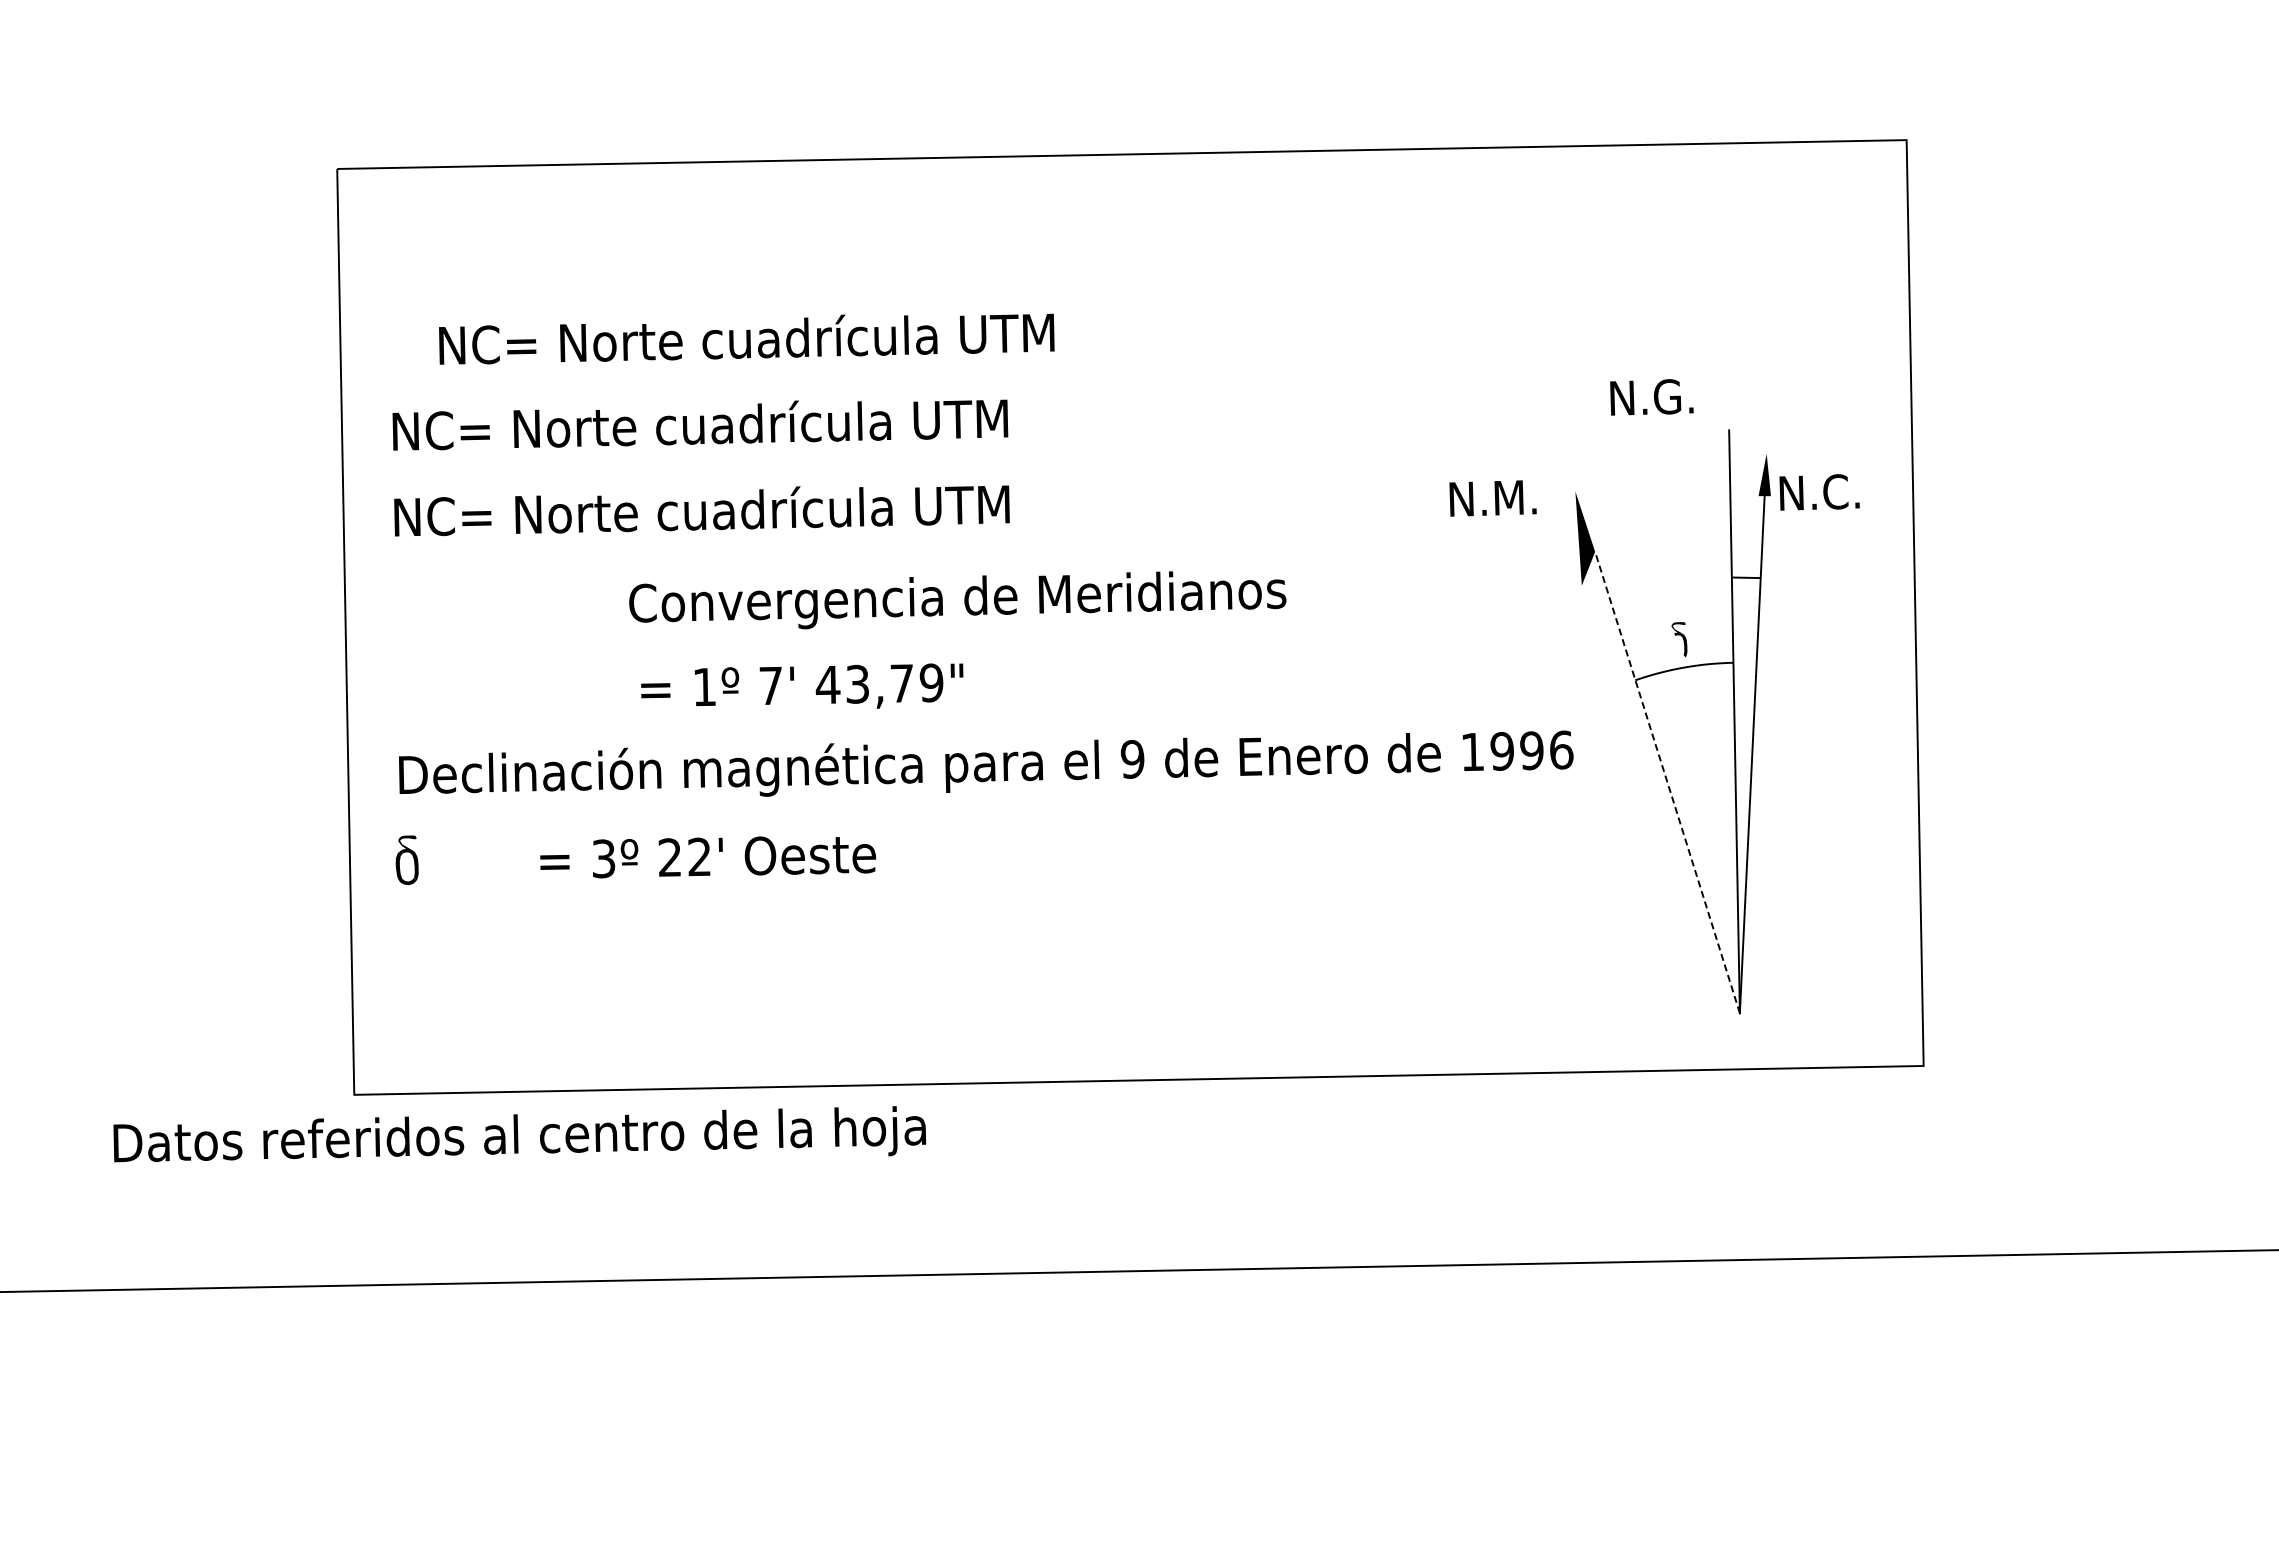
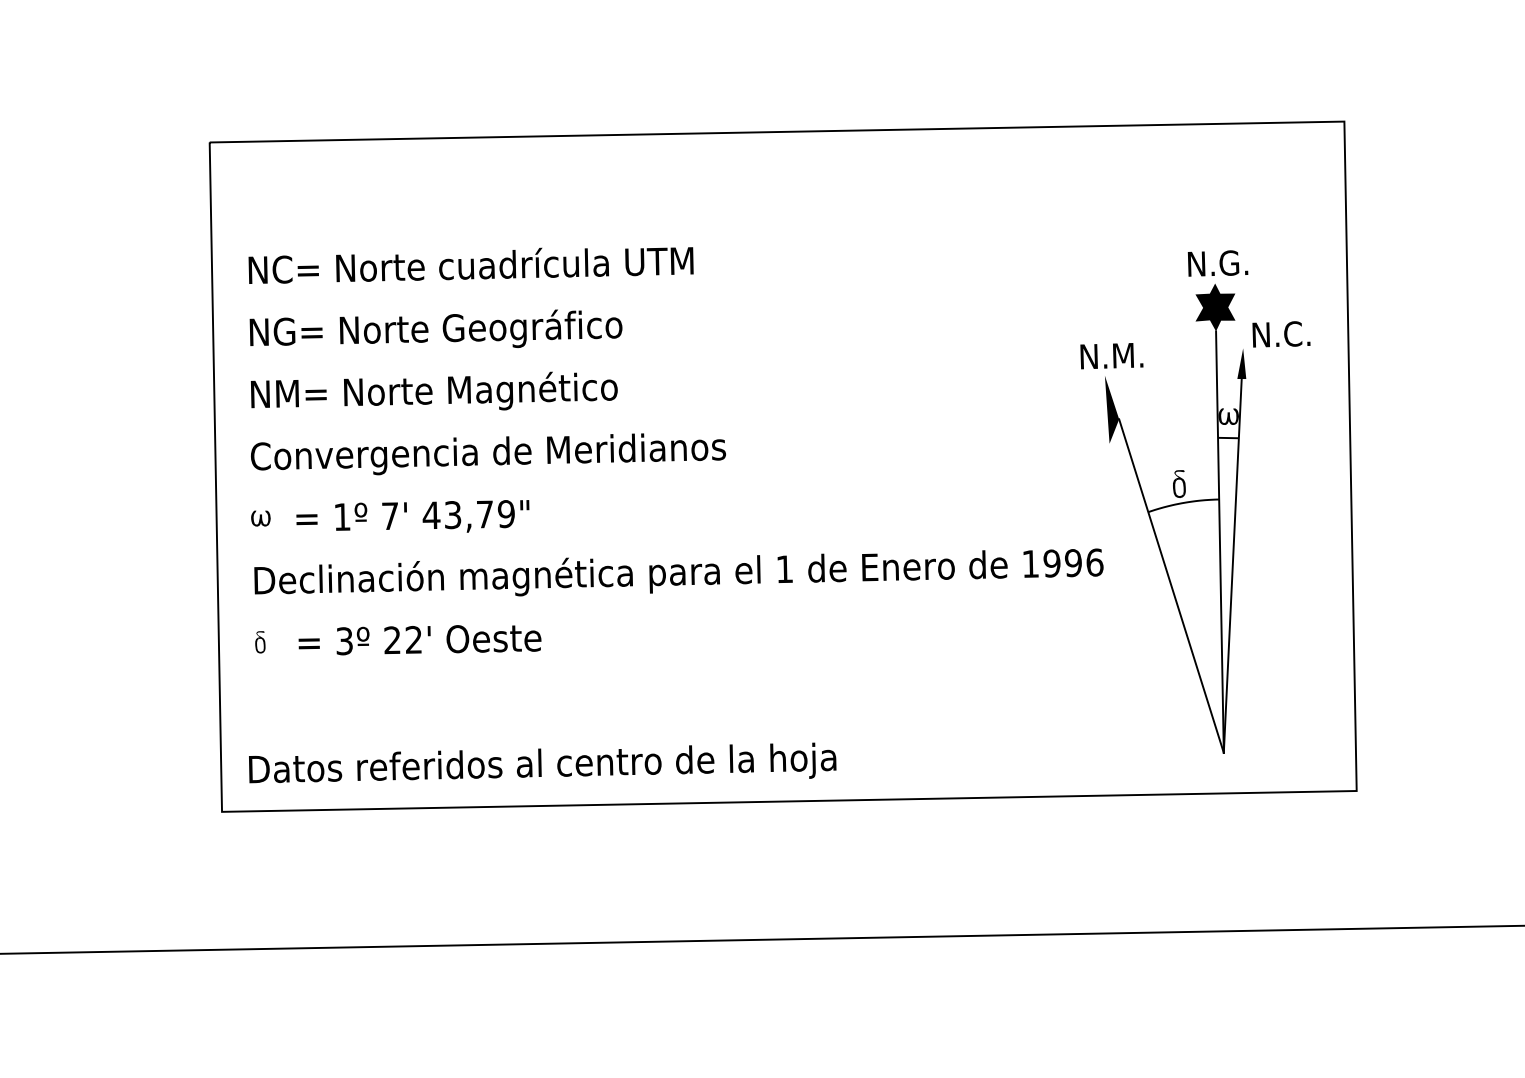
text: (746, 338) -> (470, 265), moved
text: (1651, 397) -> (1217, 263), moved
fill: (1728, 397) -> (1215, 307), added
text: (725, 426) -> (490, 328), NC= Norte cuadrícula UTM -> NG= Norte Geográfico
text: (1819, 492) -> (1281, 334), moved
text: (1492, 498) -> (1111, 356), moved
text: (718, 512) -> (485, 390), NC= Norte cuadrícula UTM -> NM= Norte Magnético
fill: (1746, 547) -> (1228, 416), added
text: (957, 600) -> (488, 454), moved
fill: (1677, 646) -> (1178, 487), added
text: (802, 685) -> (413, 515), moved
fill: (407, 689) -> (260, 518), added
text: (1132, 759) -> (784, 569), 9 -> 1
line: (1667, 782) -> (1171, 586), dashed -> solid
text: (708, 857) -> (420, 640), moved
part: (407, 860) -> (260, 642), size x0.62
text: (519, 1134) -> (542, 763), moved

